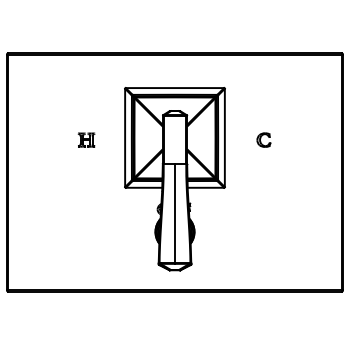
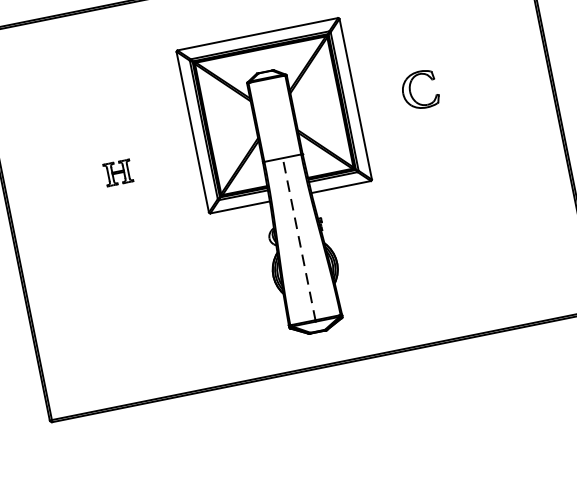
part: (86, 139) -> (118, 172), moved
part: (263, 139) -> (419, 89), size x1.6
line: (175, 213) -> (299, 239), solid -> dashed

